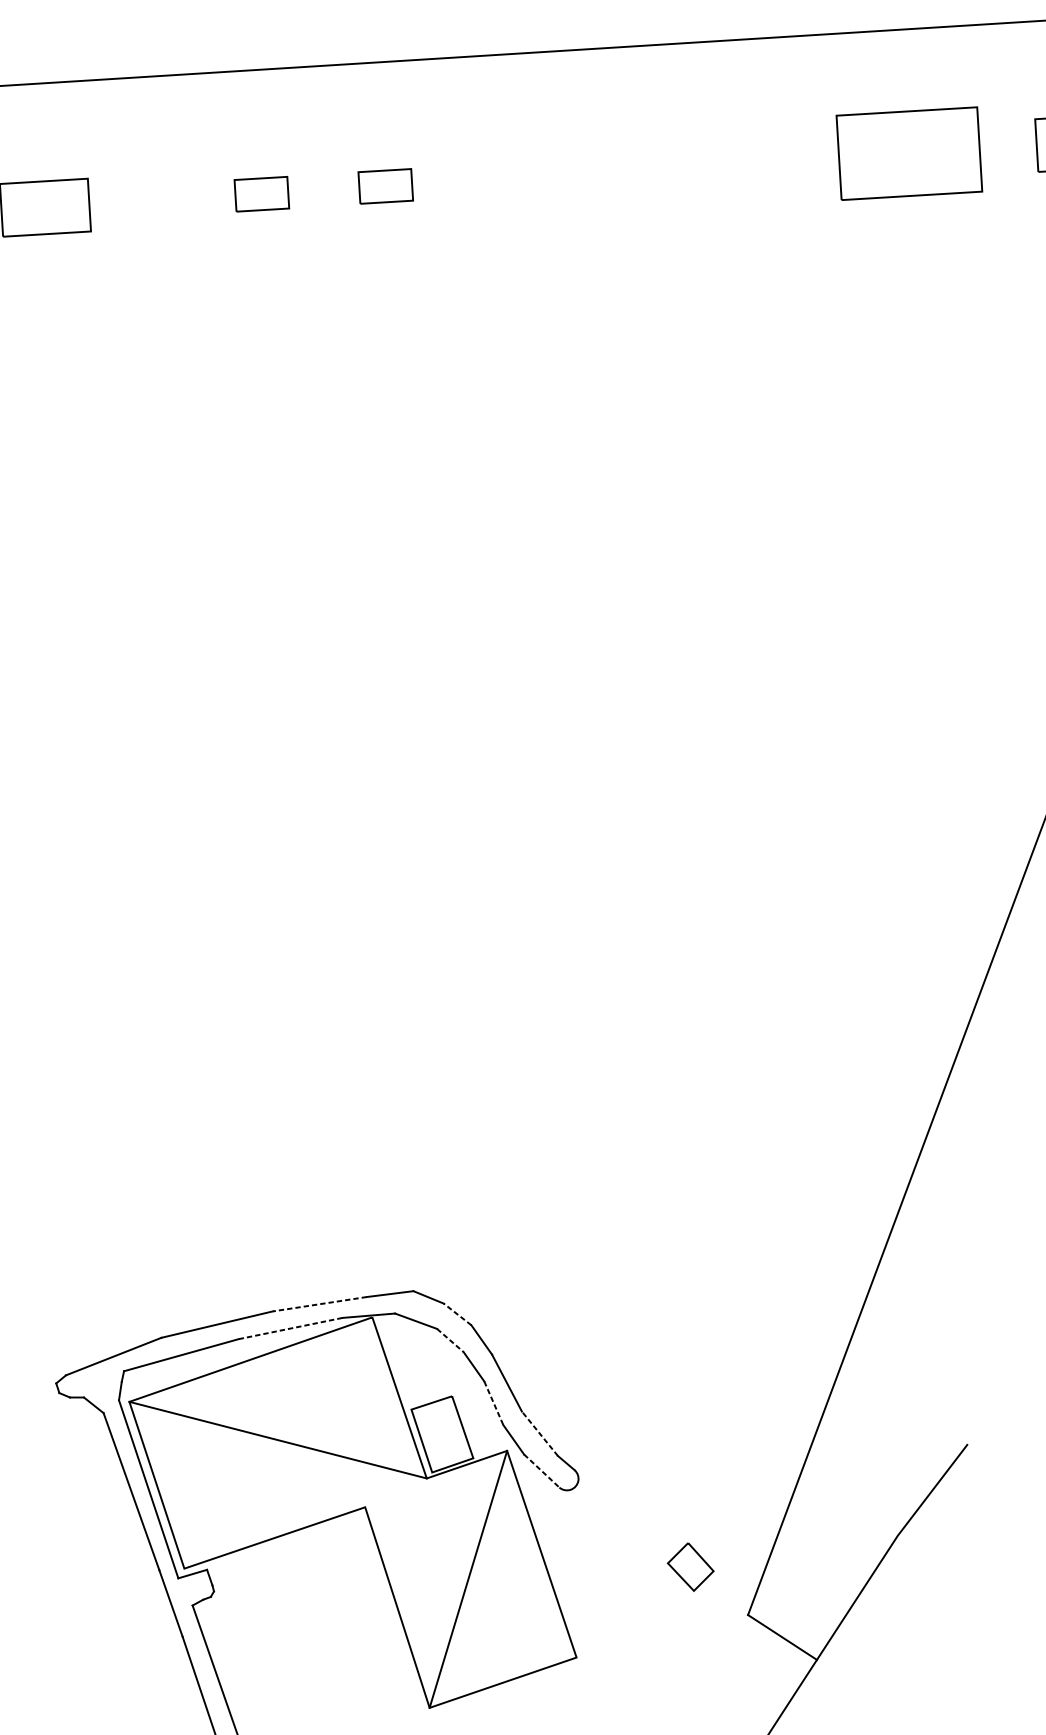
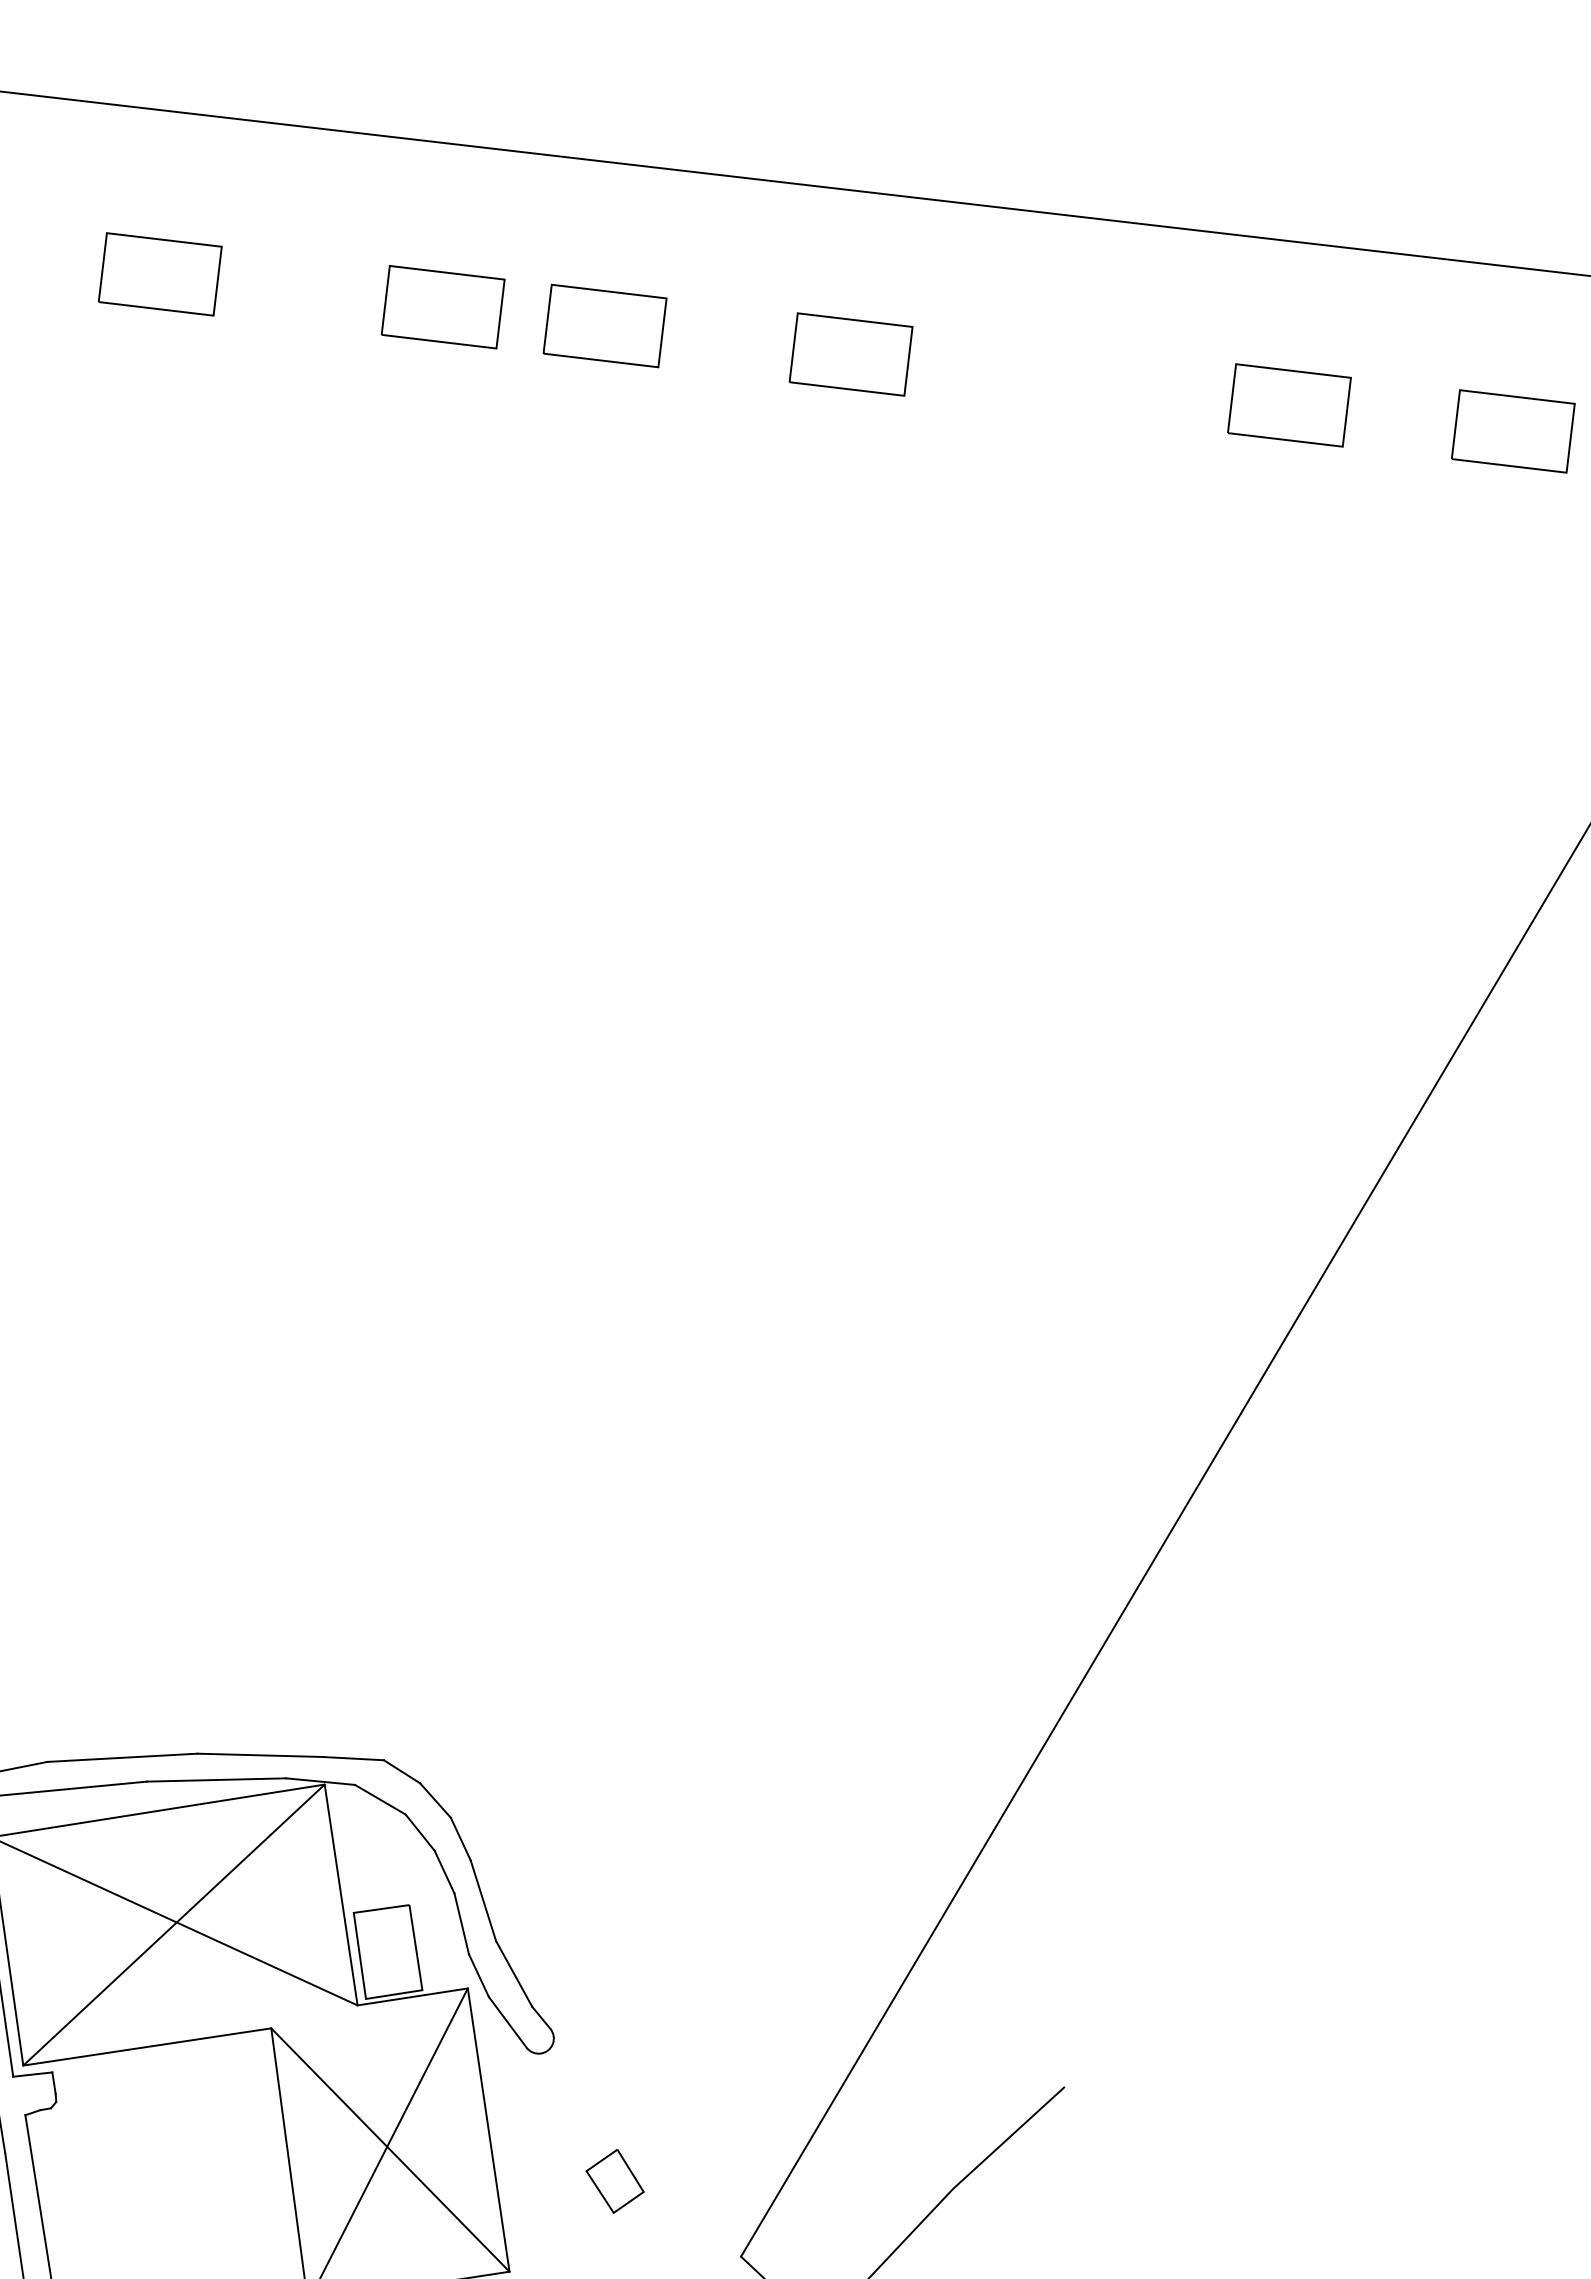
part: (909, 153) -> (1289, 405), size x0.62
part: (573, 174) -> (850, 354), added
part: (385, 186) -> (604, 325), size x1.67
part: (261, 194) -> (442, 307), size x1.67
line: (319, 1304) -> (259, 1755), dashed -> solid
line: (457, 1314) -> (435, 1800), dashed -> solid
line: (290, 1328) -> (216, 1779), dashed -> solid
line: (450, 1340) -> (420, 1832), dashed -> solid
line: (493, 1403) -> (461, 1924), dashed -> solid
line: (540, 1434) -> (514, 1974), dashed -> solid
line: (277, 1442) -> (173, 1924), added
line: (541, 1471) -> (507, 2022), dashed -> solid
part: (690, 1567) -> (614, 2181), moved
line: (470, 1582) -> (390, 2149), added

